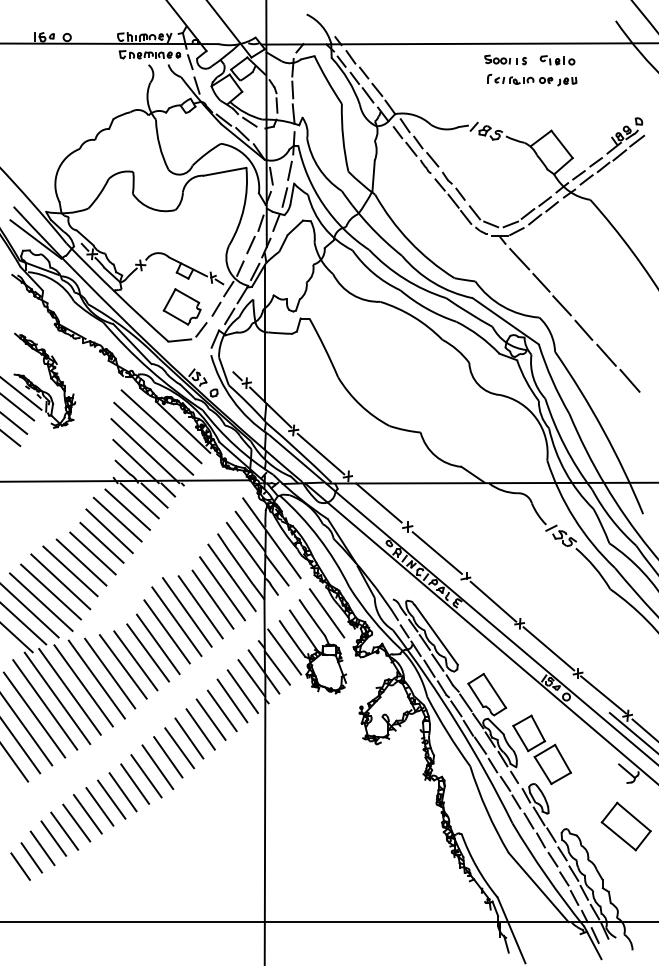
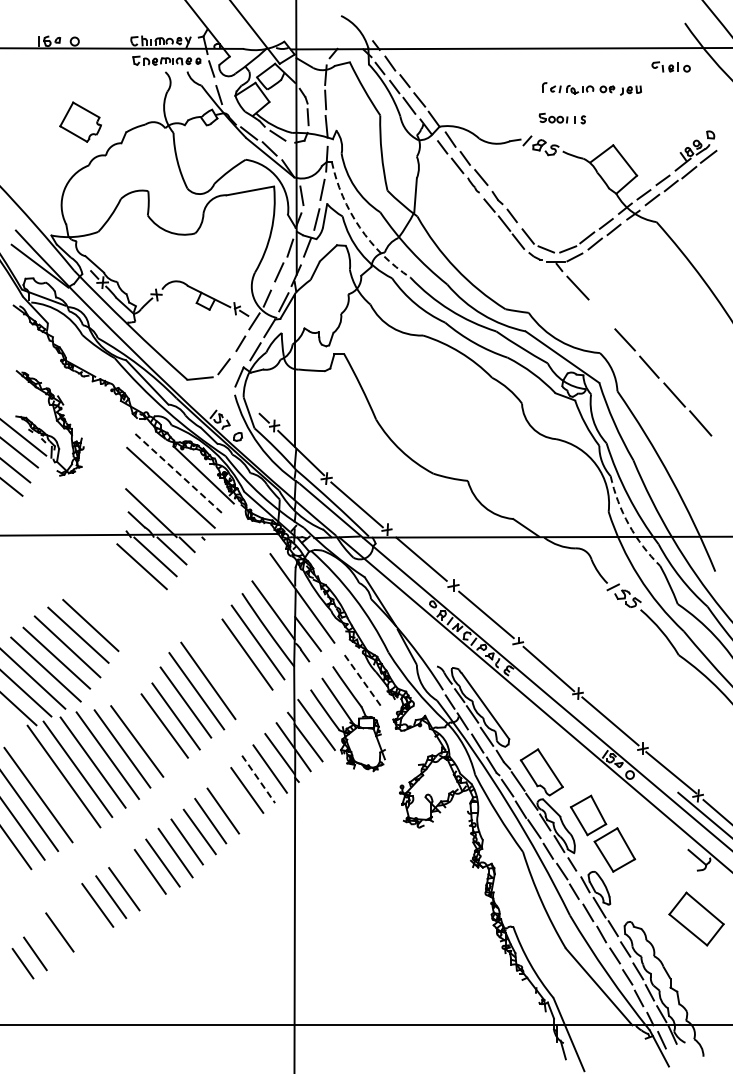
part: (504, 59) -> (561, 118), moved
part: (556, 59) -> (670, 66), moved
arc: (323, 204) -> (359, 227), solid -> dashed
line: (541, 282) -> (602, 314), removed
part: (182, 306) -> (80, 121), moved
line: (162, 426) -> (180, 474), solid -> dashed
line: (145, 451) -> (161, 501), removed
arc: (565, 471) -> (628, 524), solid -> dashed
line: (117, 519) -> (130, 577), removed
line: (109, 531) -> (121, 590), removed
line: (250, 531) -> (278, 590), removed
line: (102, 542) -> (113, 603), removed
line: (93, 553) -> (103, 615), removed
line: (212, 599) -> (236, 666), removed
line: (200, 606) -> (222, 674), removed
line: (326, 612) -> (363, 681), solid -> dashed
line: (136, 660) -> (151, 734), removed
line: (232, 701) -> (258, 779), solid -> dashed
line: (44, 704) -> (49, 783), removed
line: (210, 719) -> (234, 799), removed
line: (122, 791) -> (136, 880), removed
line: (76, 822) -> (85, 914), removed
line: (64, 830) -> (71, 923), removed
line: (42, 847) -> (47, 942), removed

